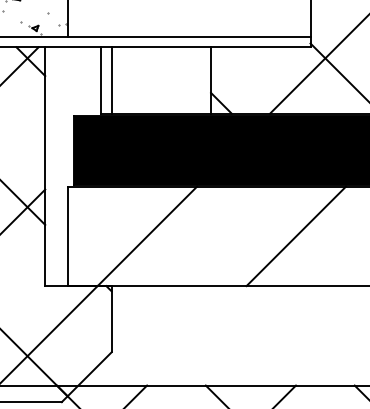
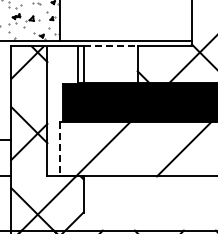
line: (162, 47) -> (111, 46), solid -> dashed
line: (69, 236) -> (60, 149), solid -> dashed

